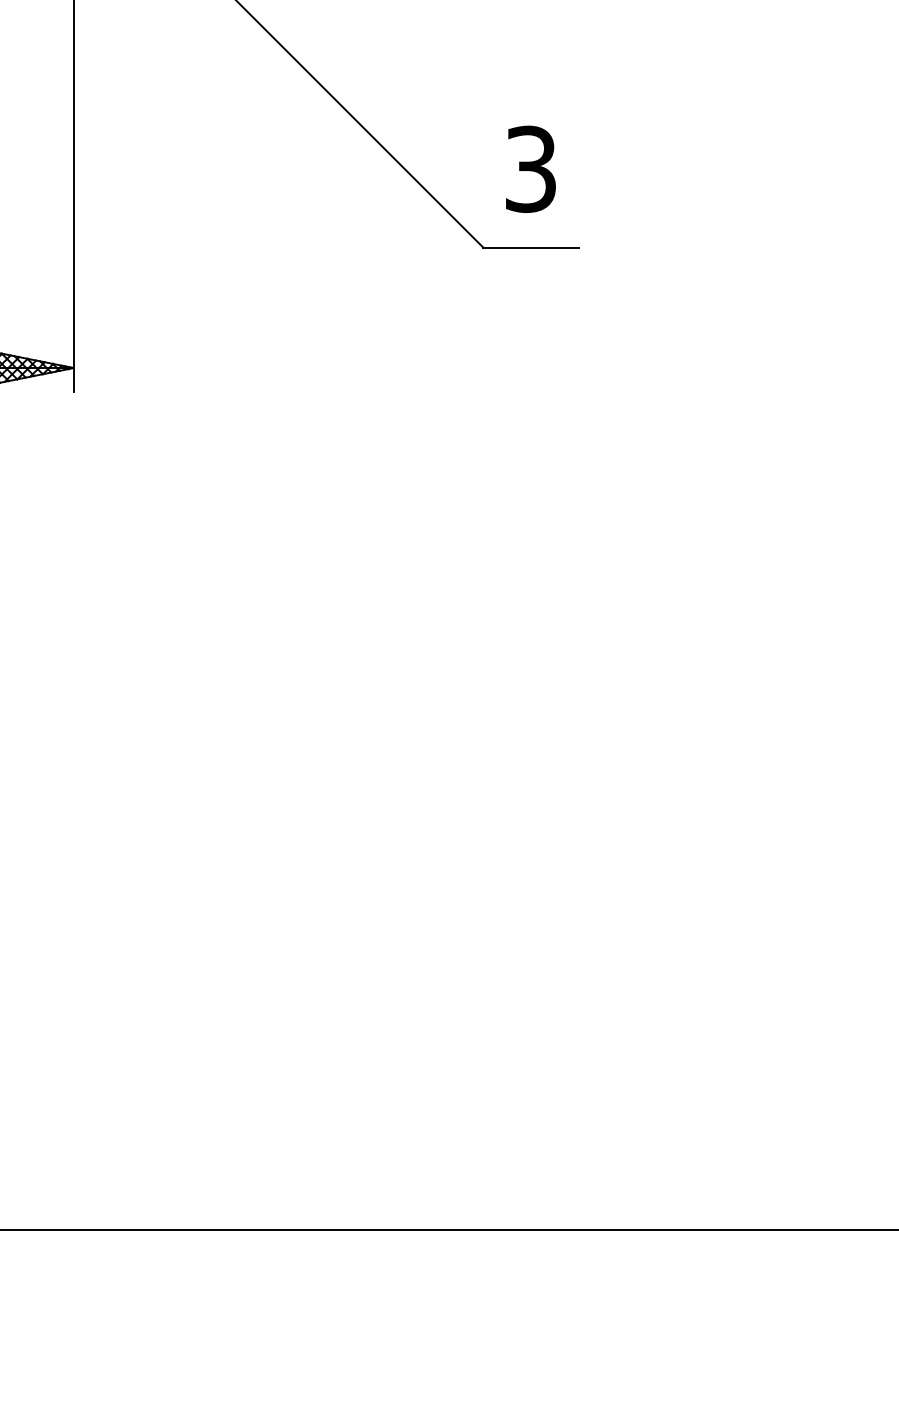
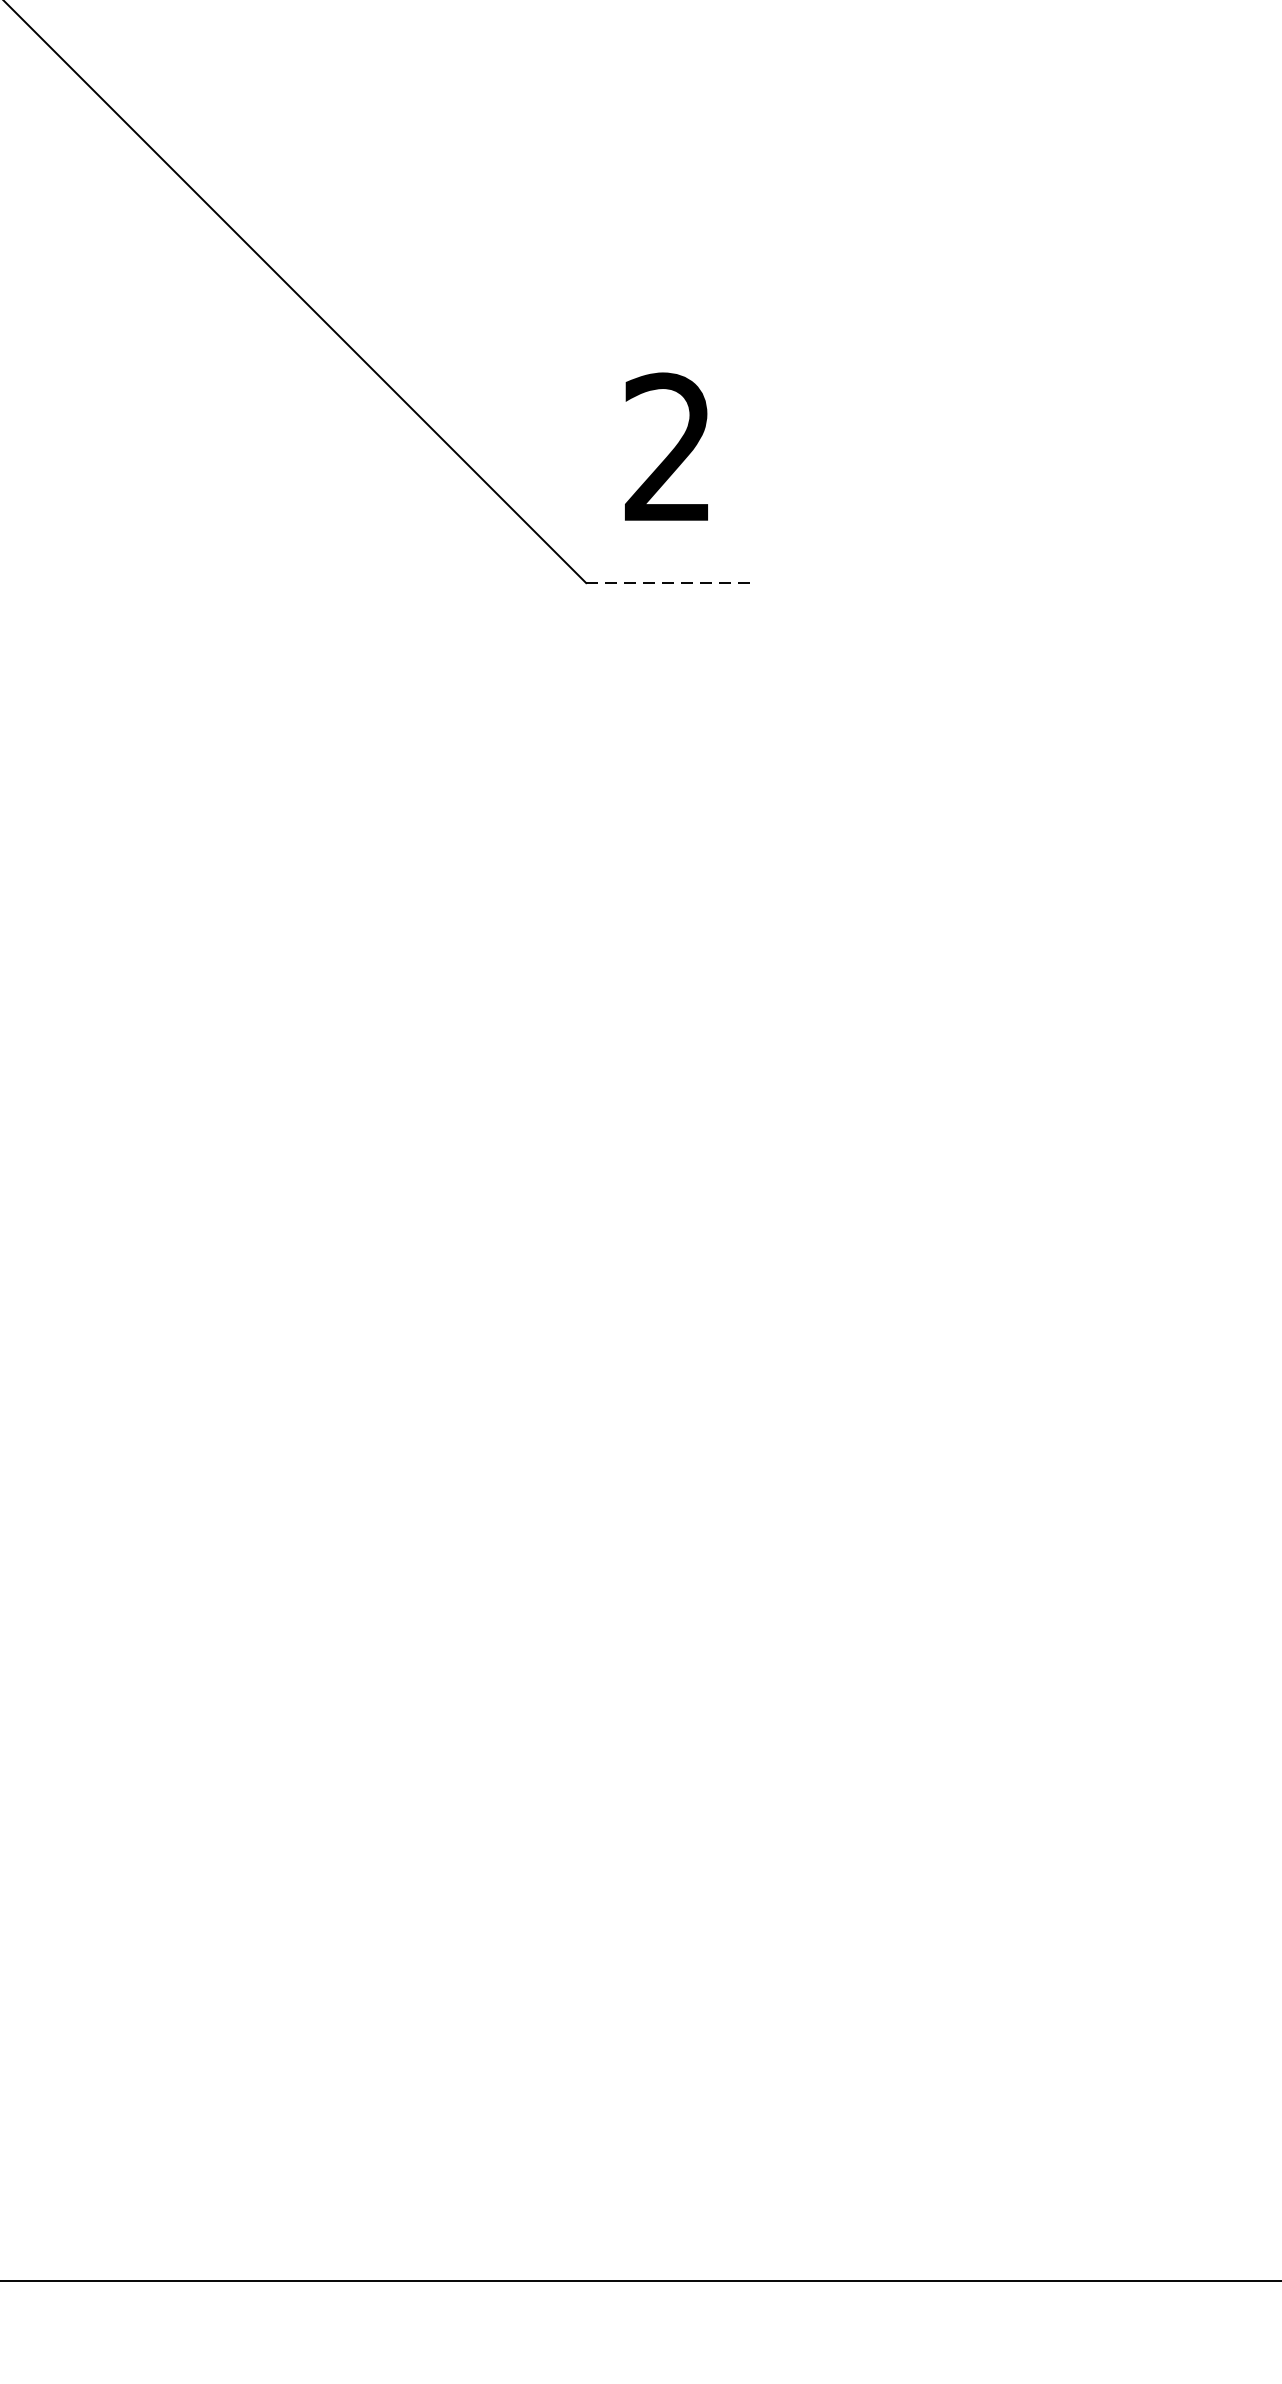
text: (530, 169) -> (667, 448), 3 -> 2
line: (531, 247) -> (669, 582), solid -> dashed

